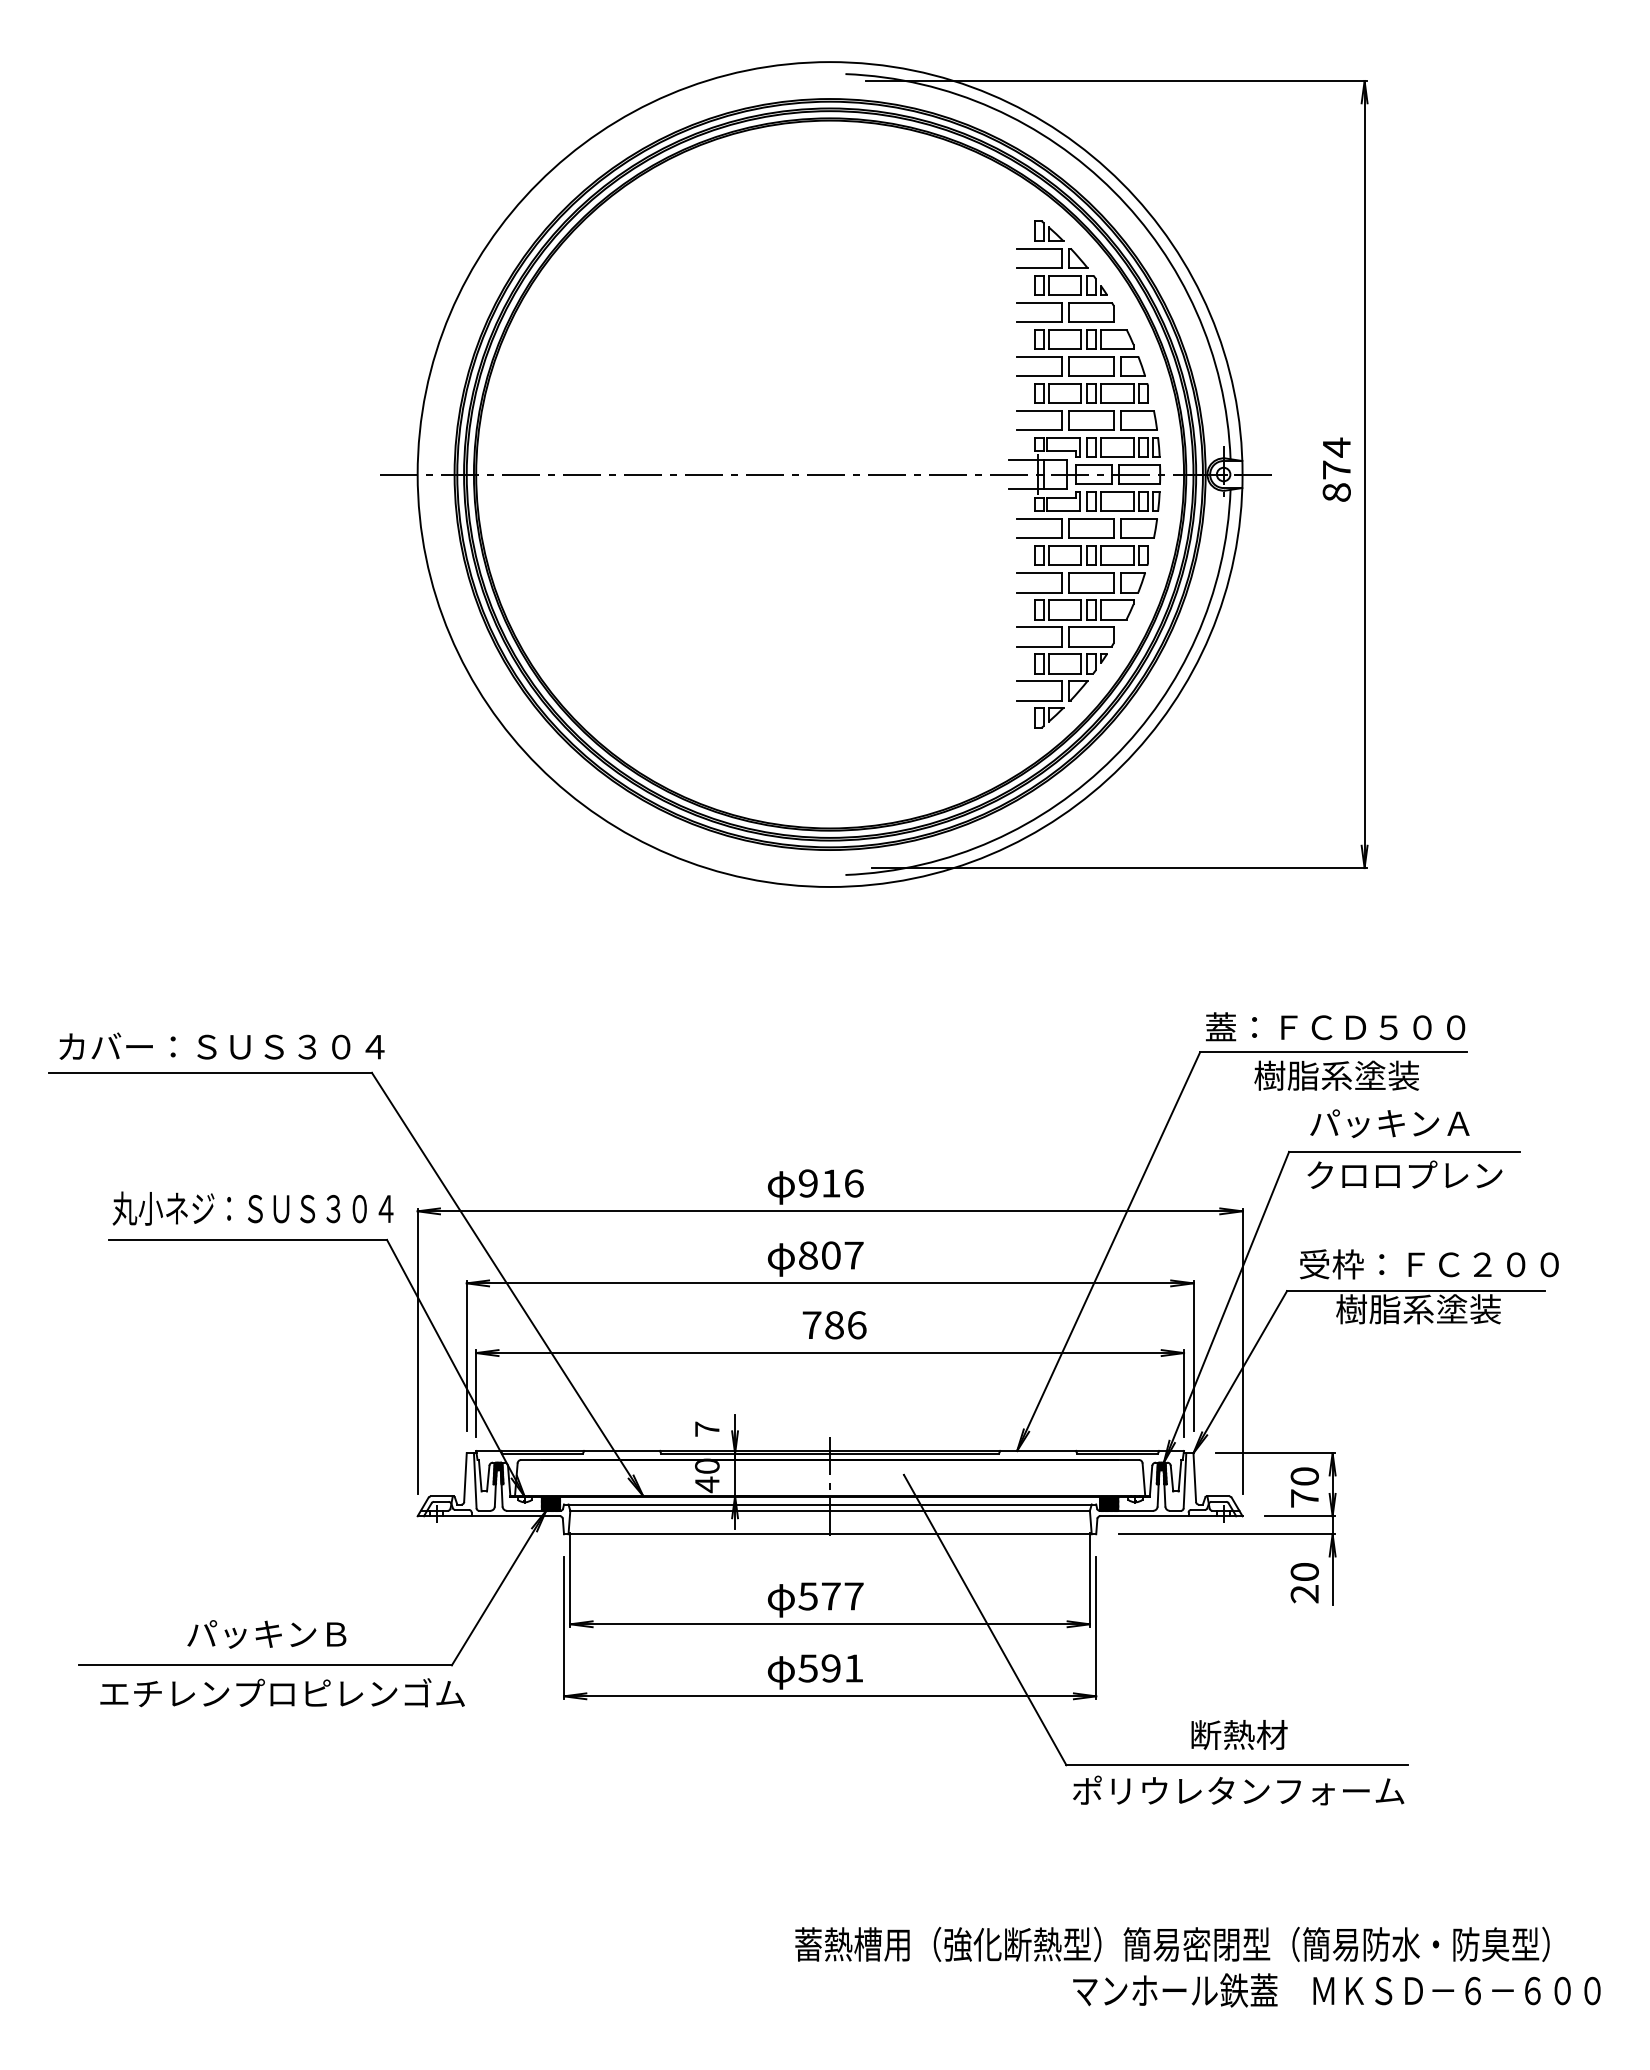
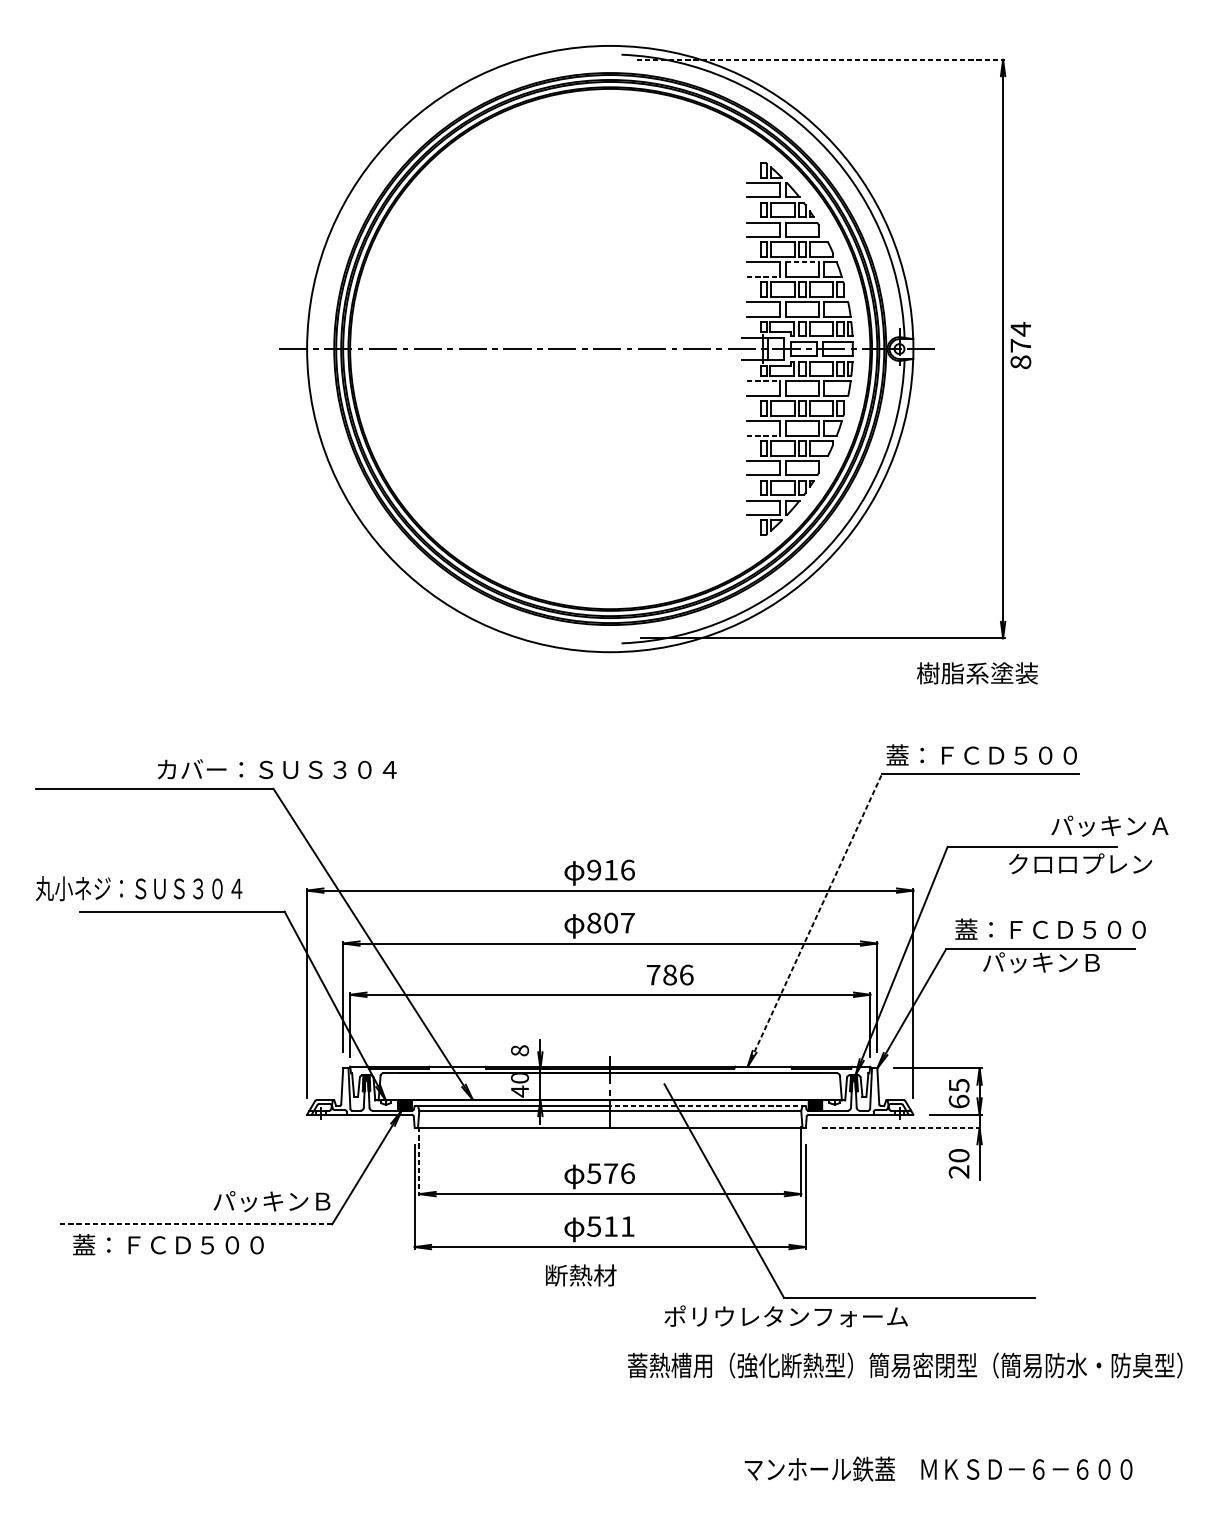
line: (1117, 81) -> (821, 60), solid -> dashed
line: (1091, 356) -> (802, 262), solid -> dashed
line: (1039, 376) -> (764, 277), solid -> dashed
text: (1336, 469) -> (1020, 345), moved
line: (1039, 518) -> (764, 381), solid -> dashed
line: (1039, 592) -> (764, 435), solid -> dashed
text: (221, 1045) -> (276, 768), moved
text: (1336, 1075) -> (977, 673), moved
text: (1389, 1123) -> (1109, 826), moved
text: (1404, 1174) -> (1080, 863), moved
text: (252, 1208) -> (138, 888), moved
line: (1108, 1251) -> (814, 920), solid -> dashed
text: (1395, 1264) -> (1025, 929), 受枠：ＦＣ２００ -> 蓋：ＦＣＤ５００
text: (1418, 1309) -> (1042, 962), 樹脂系塗装 -> パッキンＢ
text: (834, 1325) -> (670, 975), moved
text: (707, 1428) -> (520, 1050), 7 -> 8
text: (1304, 1487) -> (958, 1093), 70 -> 65
line: (962, 1504) -> (707, 1106), solid -> dashed
line: (1227, 1534) -> (902, 1128), solid -> dashed
line: (570, 1580) -> (419, 1161), solid -> dashed
text: (853, 1596) -> (627, 1173), 577 -> 576
text: (266, 1634) -> (271, 1201), moved
line: (265, 1665) -> (195, 1224), solid -> dashed
text: (830, 1668) -> (610, 1226), 591 -> 511
text: (281, 1692) -> (207, 1244), エチレンプロピレンゴム -> 蓋：ＦＣＤ５００
text: (1239, 1734) -> (581, 1275), moved
text: (1238, 1790) -> (786, 1316), moved
text: (1172, 1943) -> (905, 1364), moved
text: (1336, 1990) -> (938, 1469), moved

